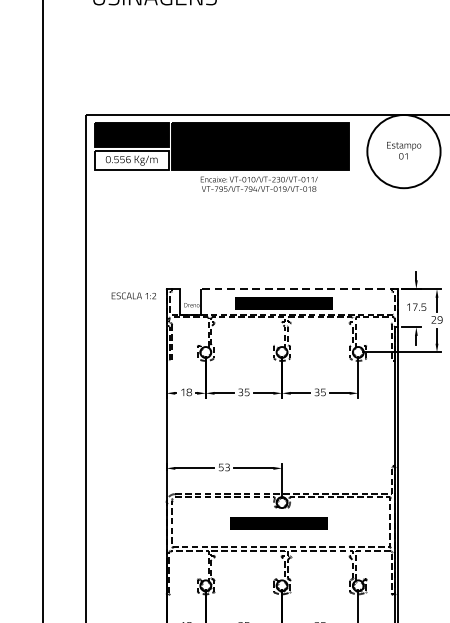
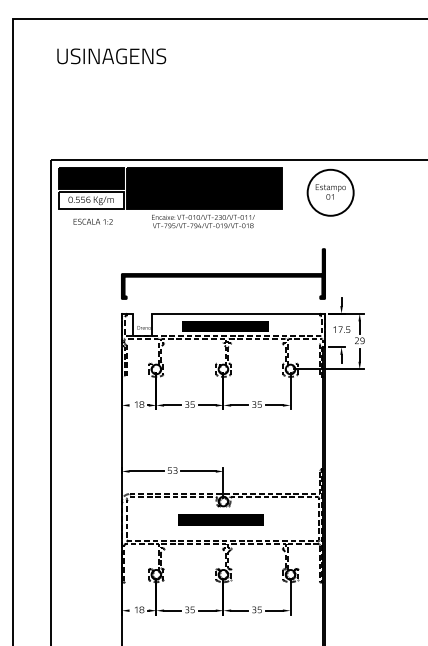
circle: (403, 151) -> (330, 192), size x0.71
part: (282, 243) -> (223, 273), added
line: (299, 288) -> (238, 313), dashed -> solid
text: (133, 295) -> (92, 221), moved

